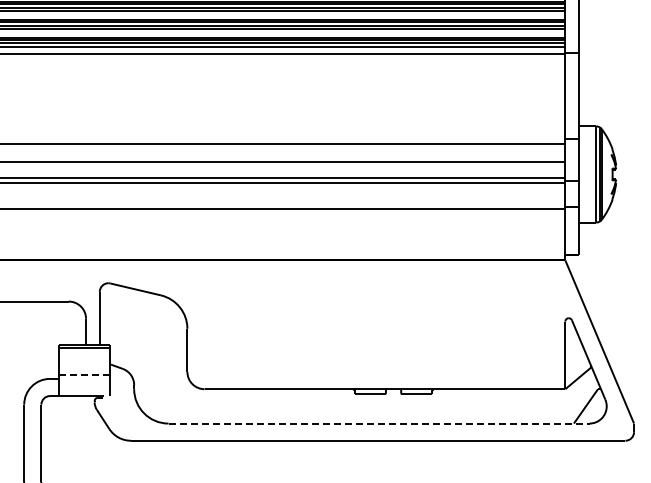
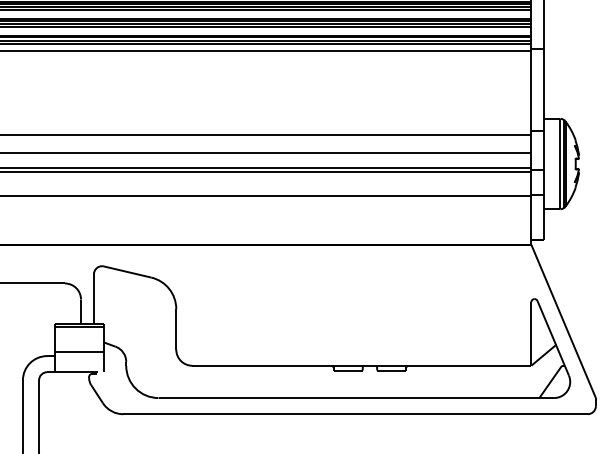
line: (84, 374) -> (79, 351), dashed -> solid
line: (379, 423) -> (356, 397), dashed -> solid

